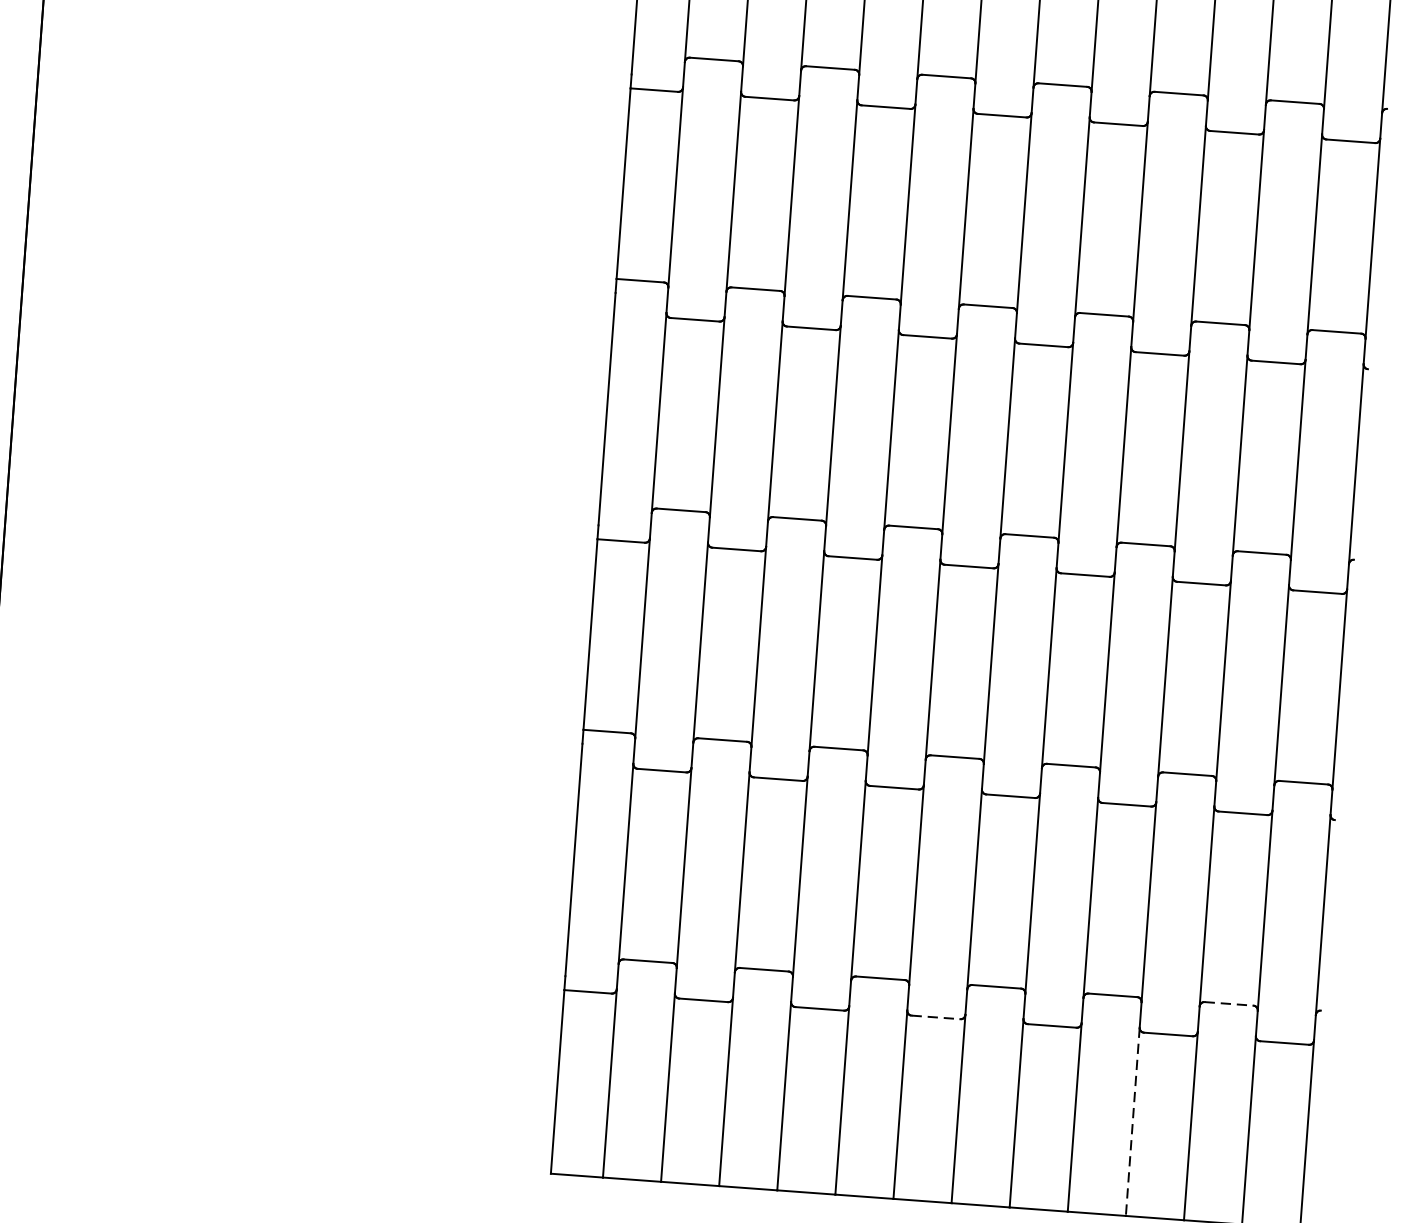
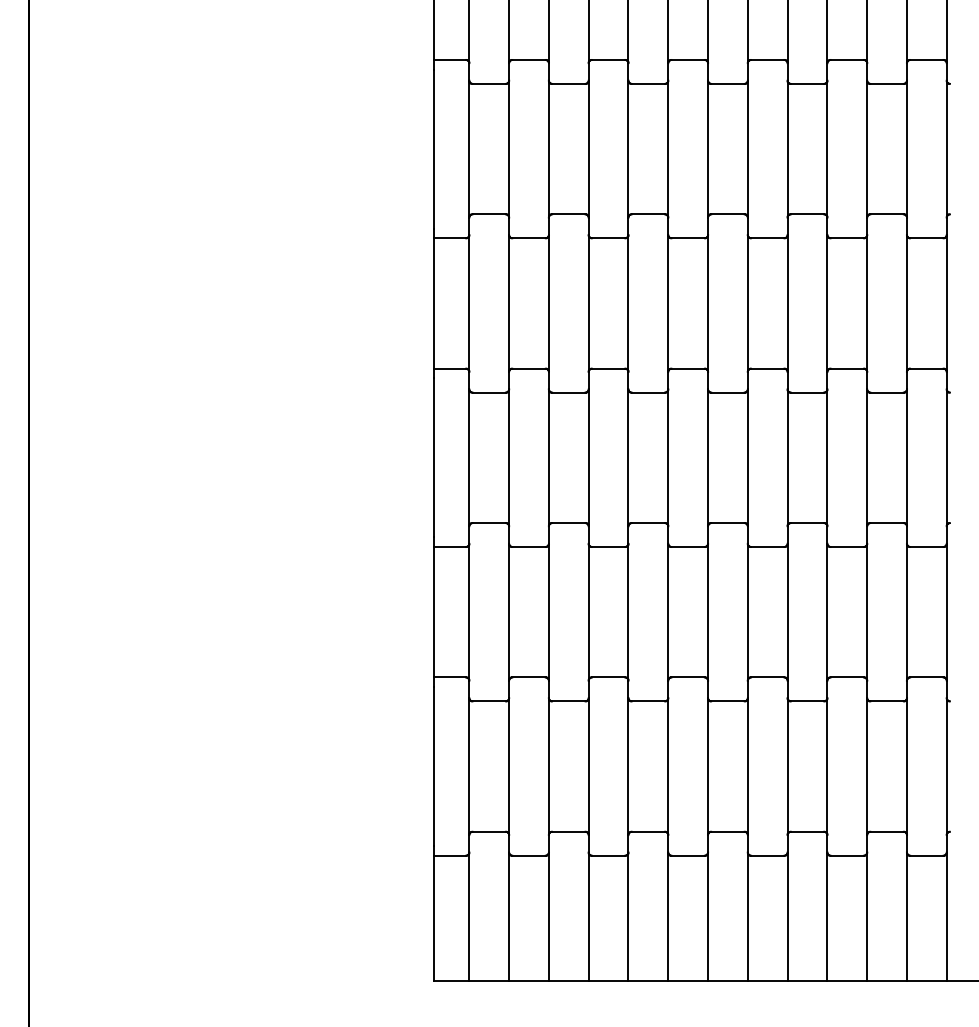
line: (1229, 1003) -> (887, 831), dashed -> solid
line: (936, 1017) -> (688, 855), dashed -> solid
line: (1132, 1122) -> (827, 917), dashed -> solid

